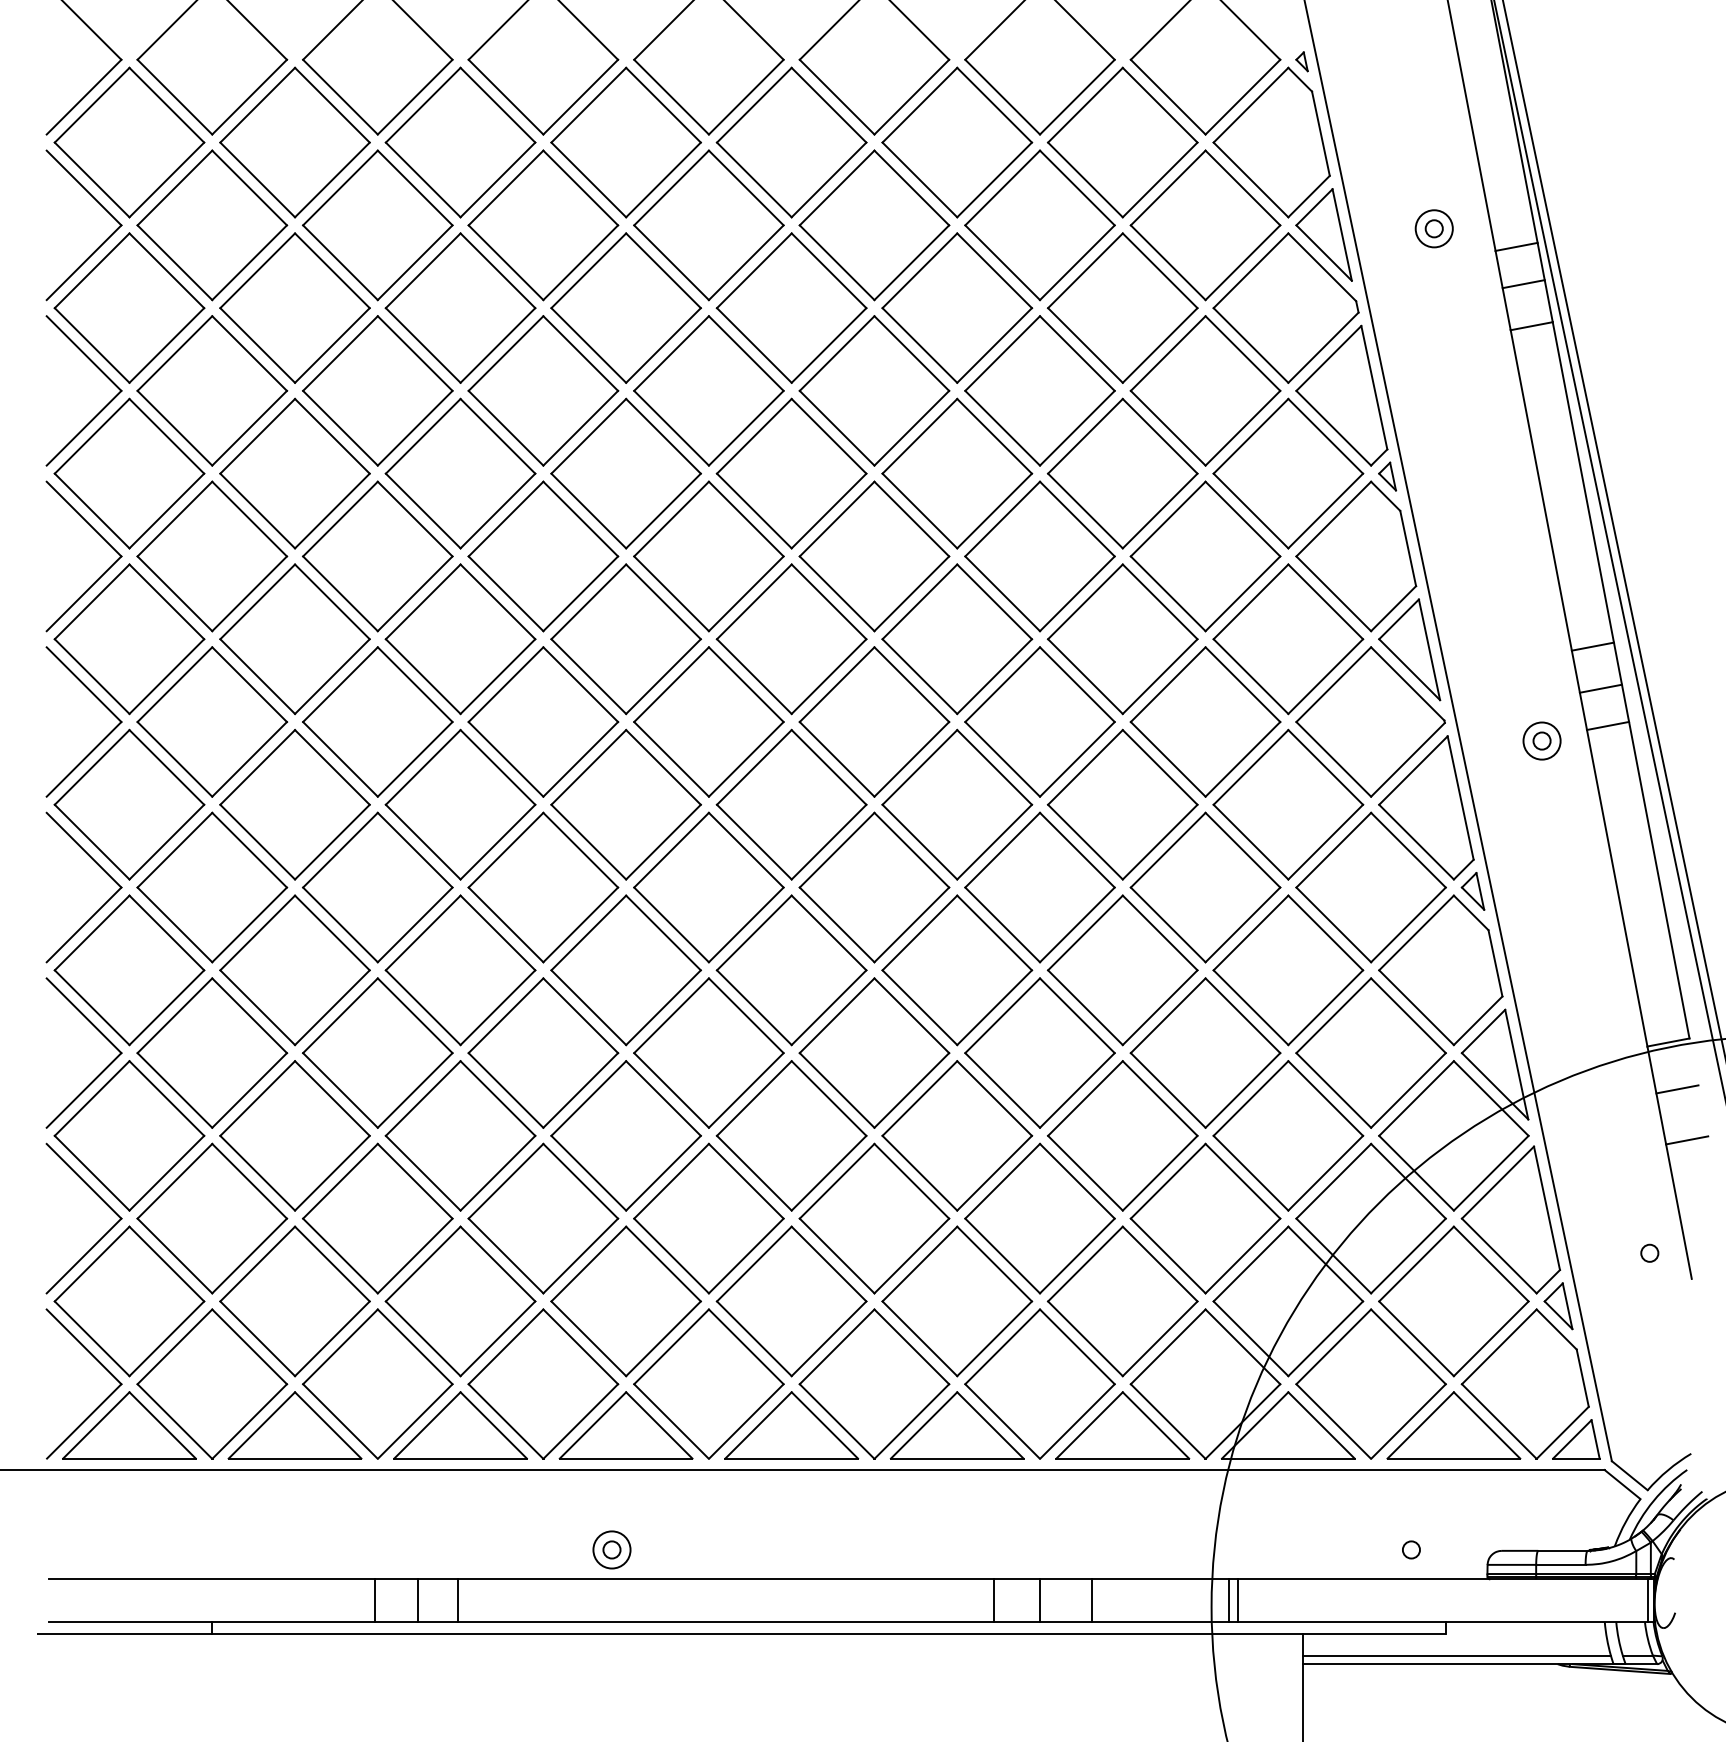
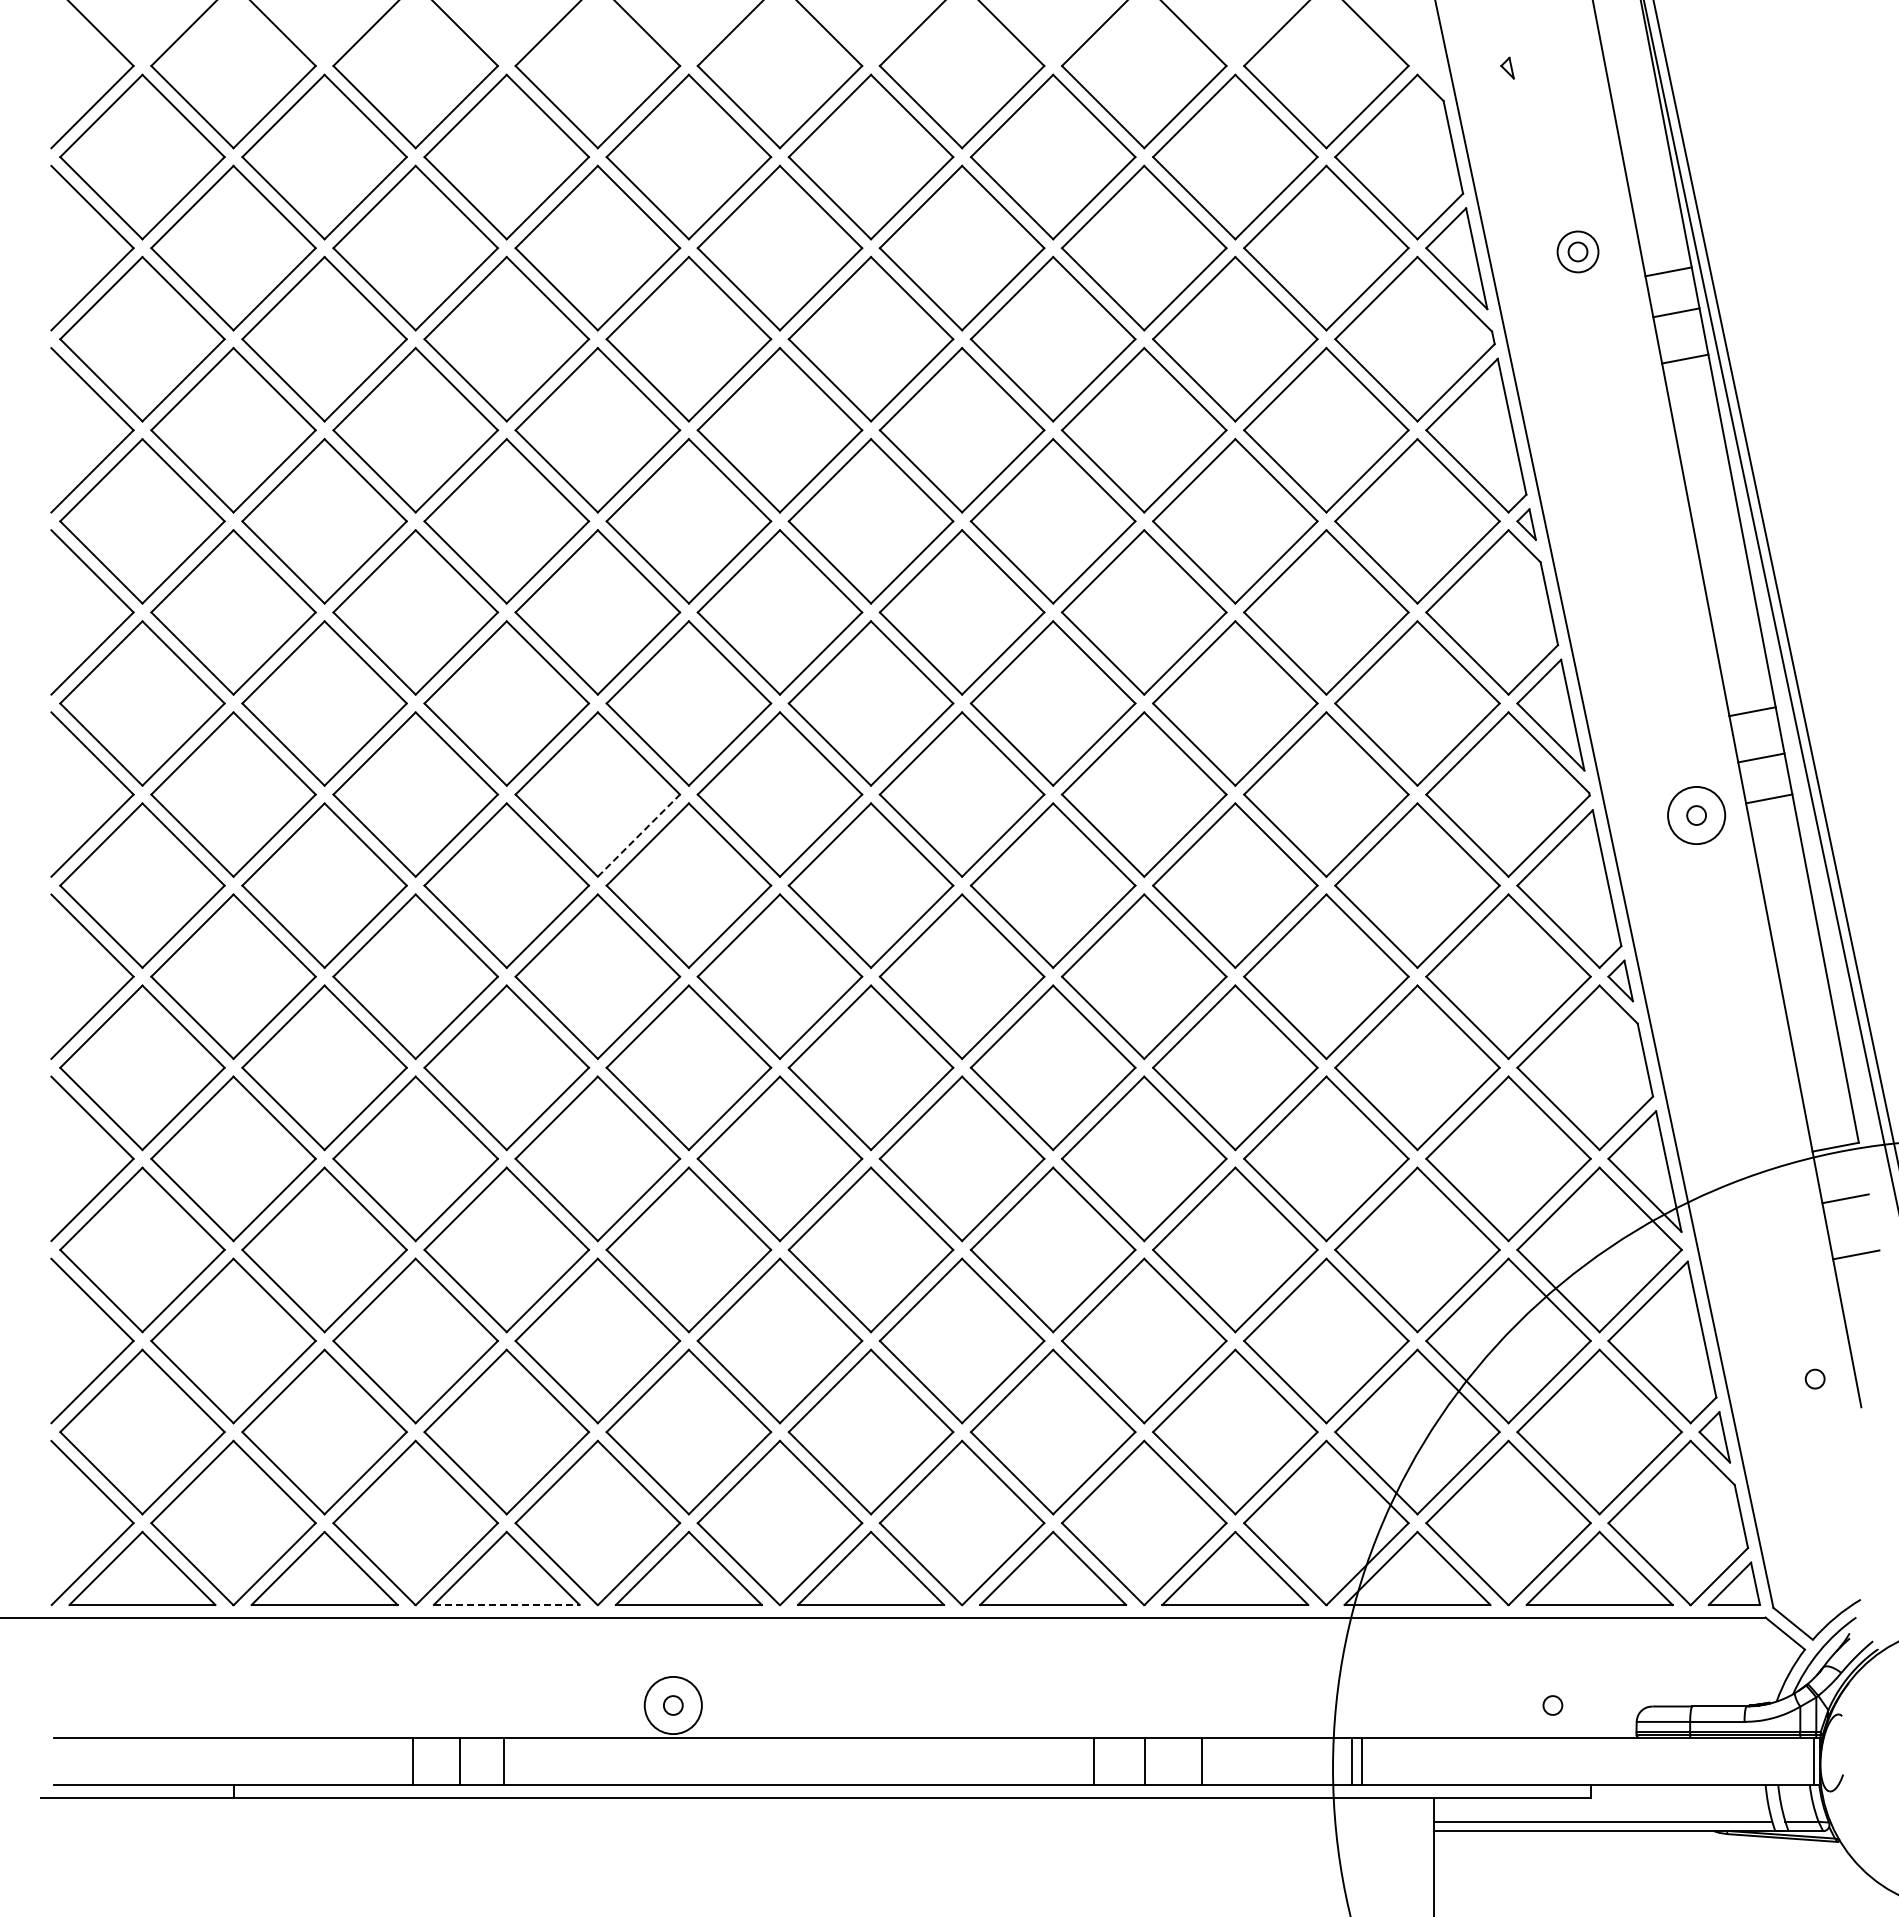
part: (1301, 61) -> (1507, 67), moved
circle: (1541, 741) -> (1696, 815), size x1.4
line: (581, 759) -> (639, 835), solid -> dashed
line: (460, 1458) -> (506, 1604), solid -> dashed
circle: (611, 1549) -> (672, 1705), size x1.4

